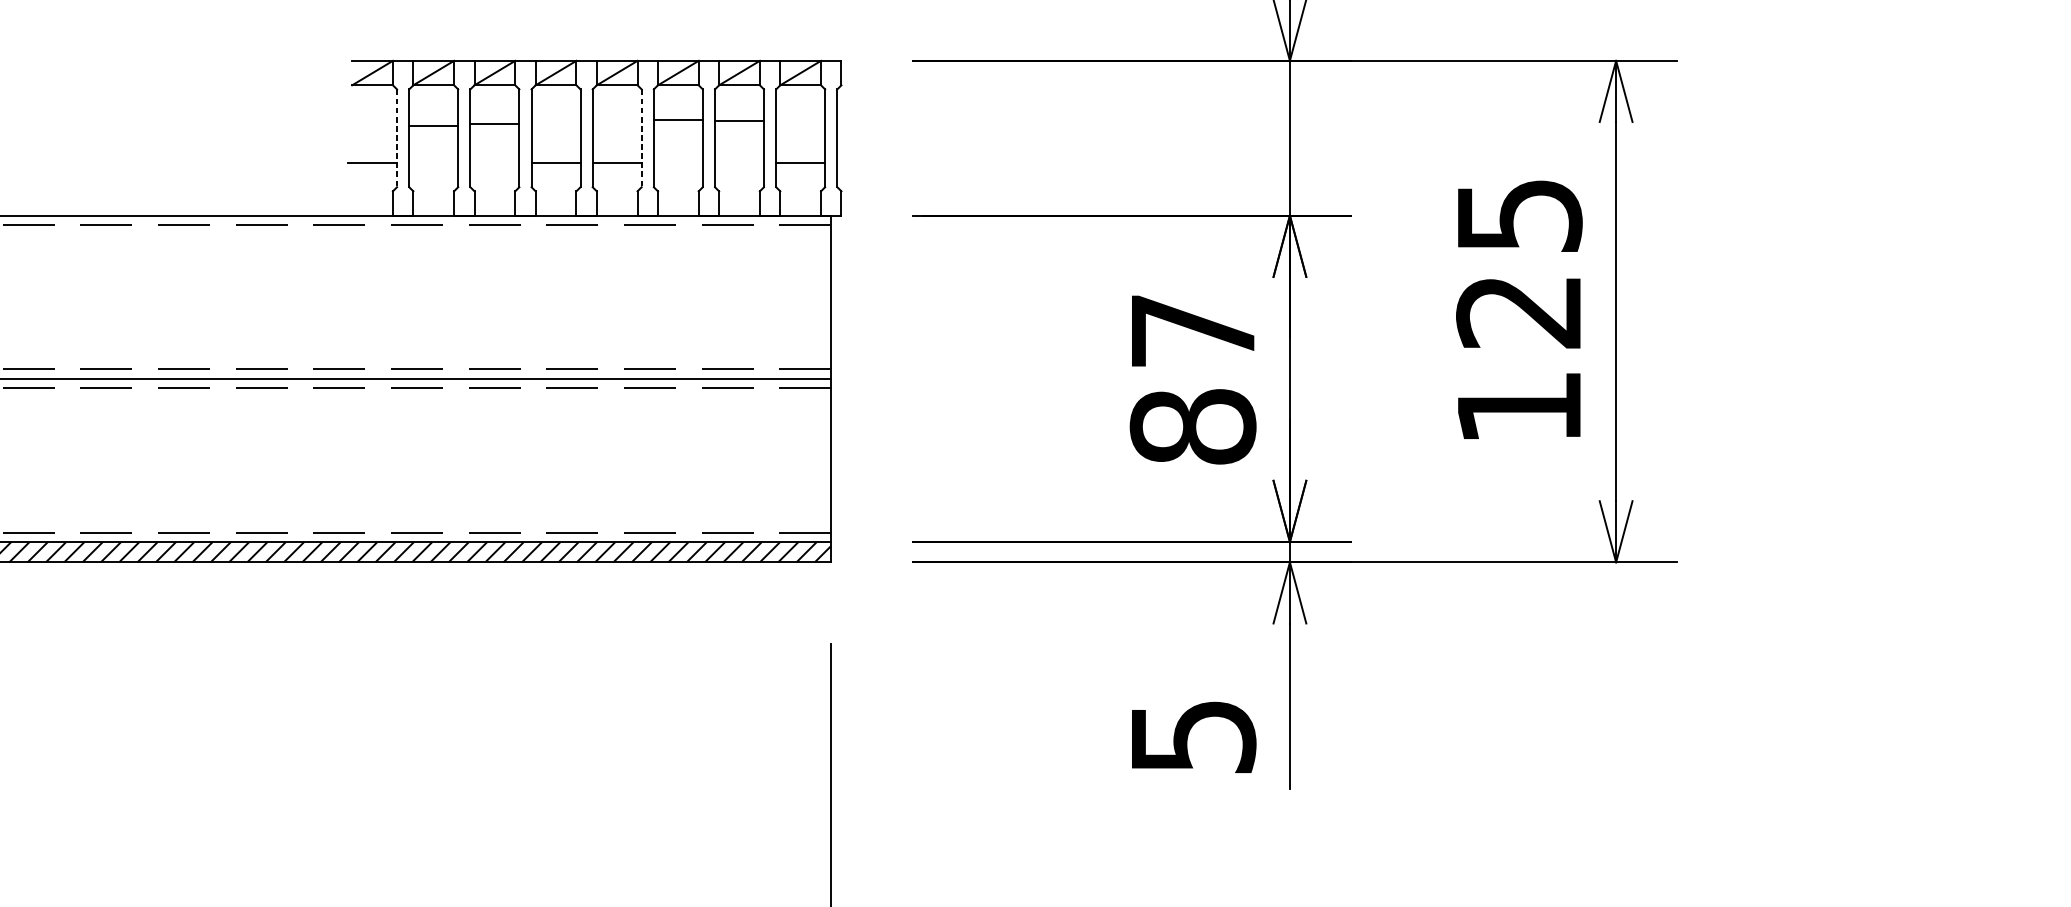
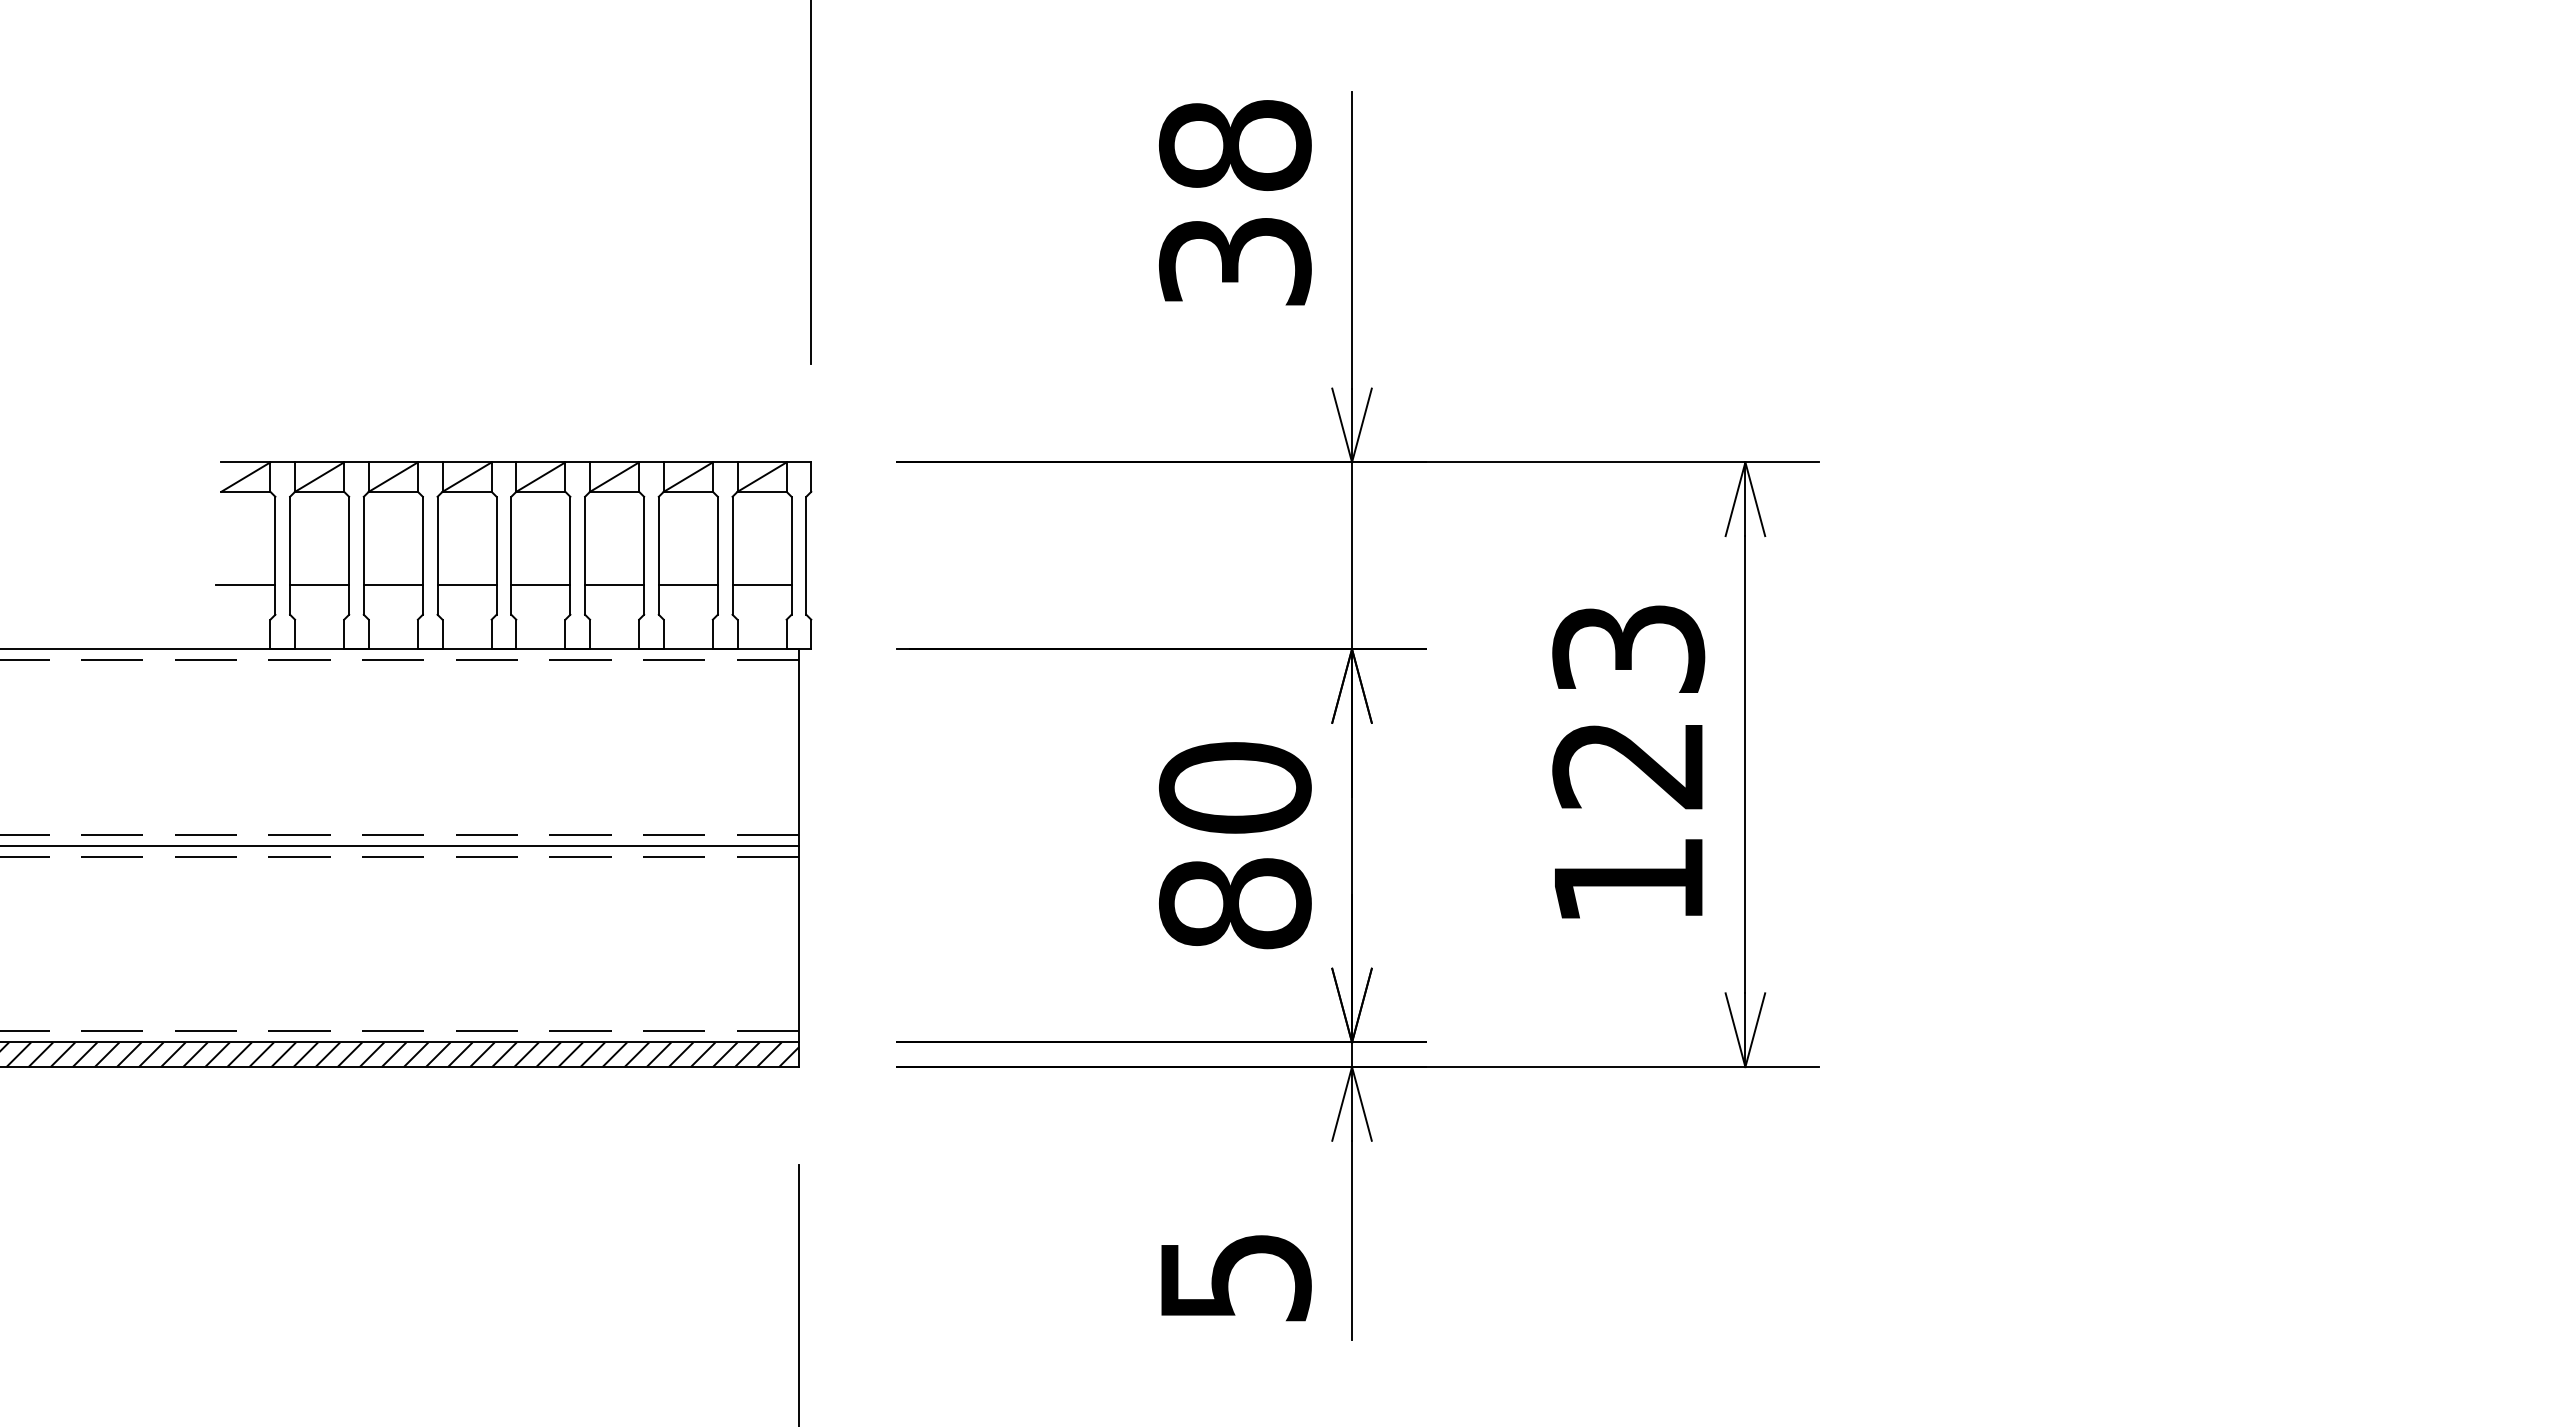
line: (678, 119) -> (614, 585), moved
line: (738, 121) -> (687, 585), moved
line: (494, 124) -> (392, 585), moved
line: (433, 126) -> (319, 585), moved
line: (397, 138) -> (275, 555), dashed -> solid
line: (641, 138) -> (570, 555), dashed -> solid
text: (1519, 215) -> (1628, 648), 125 -> 123
text: (1193, 330) -> (1235, 787), 87 -> 80

